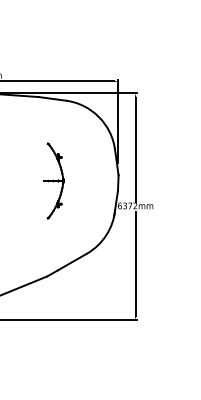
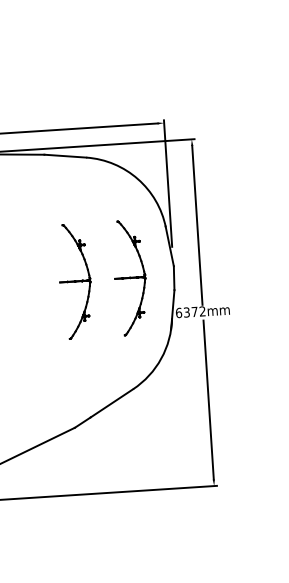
part: (89, 180) -> (129, 277), added

